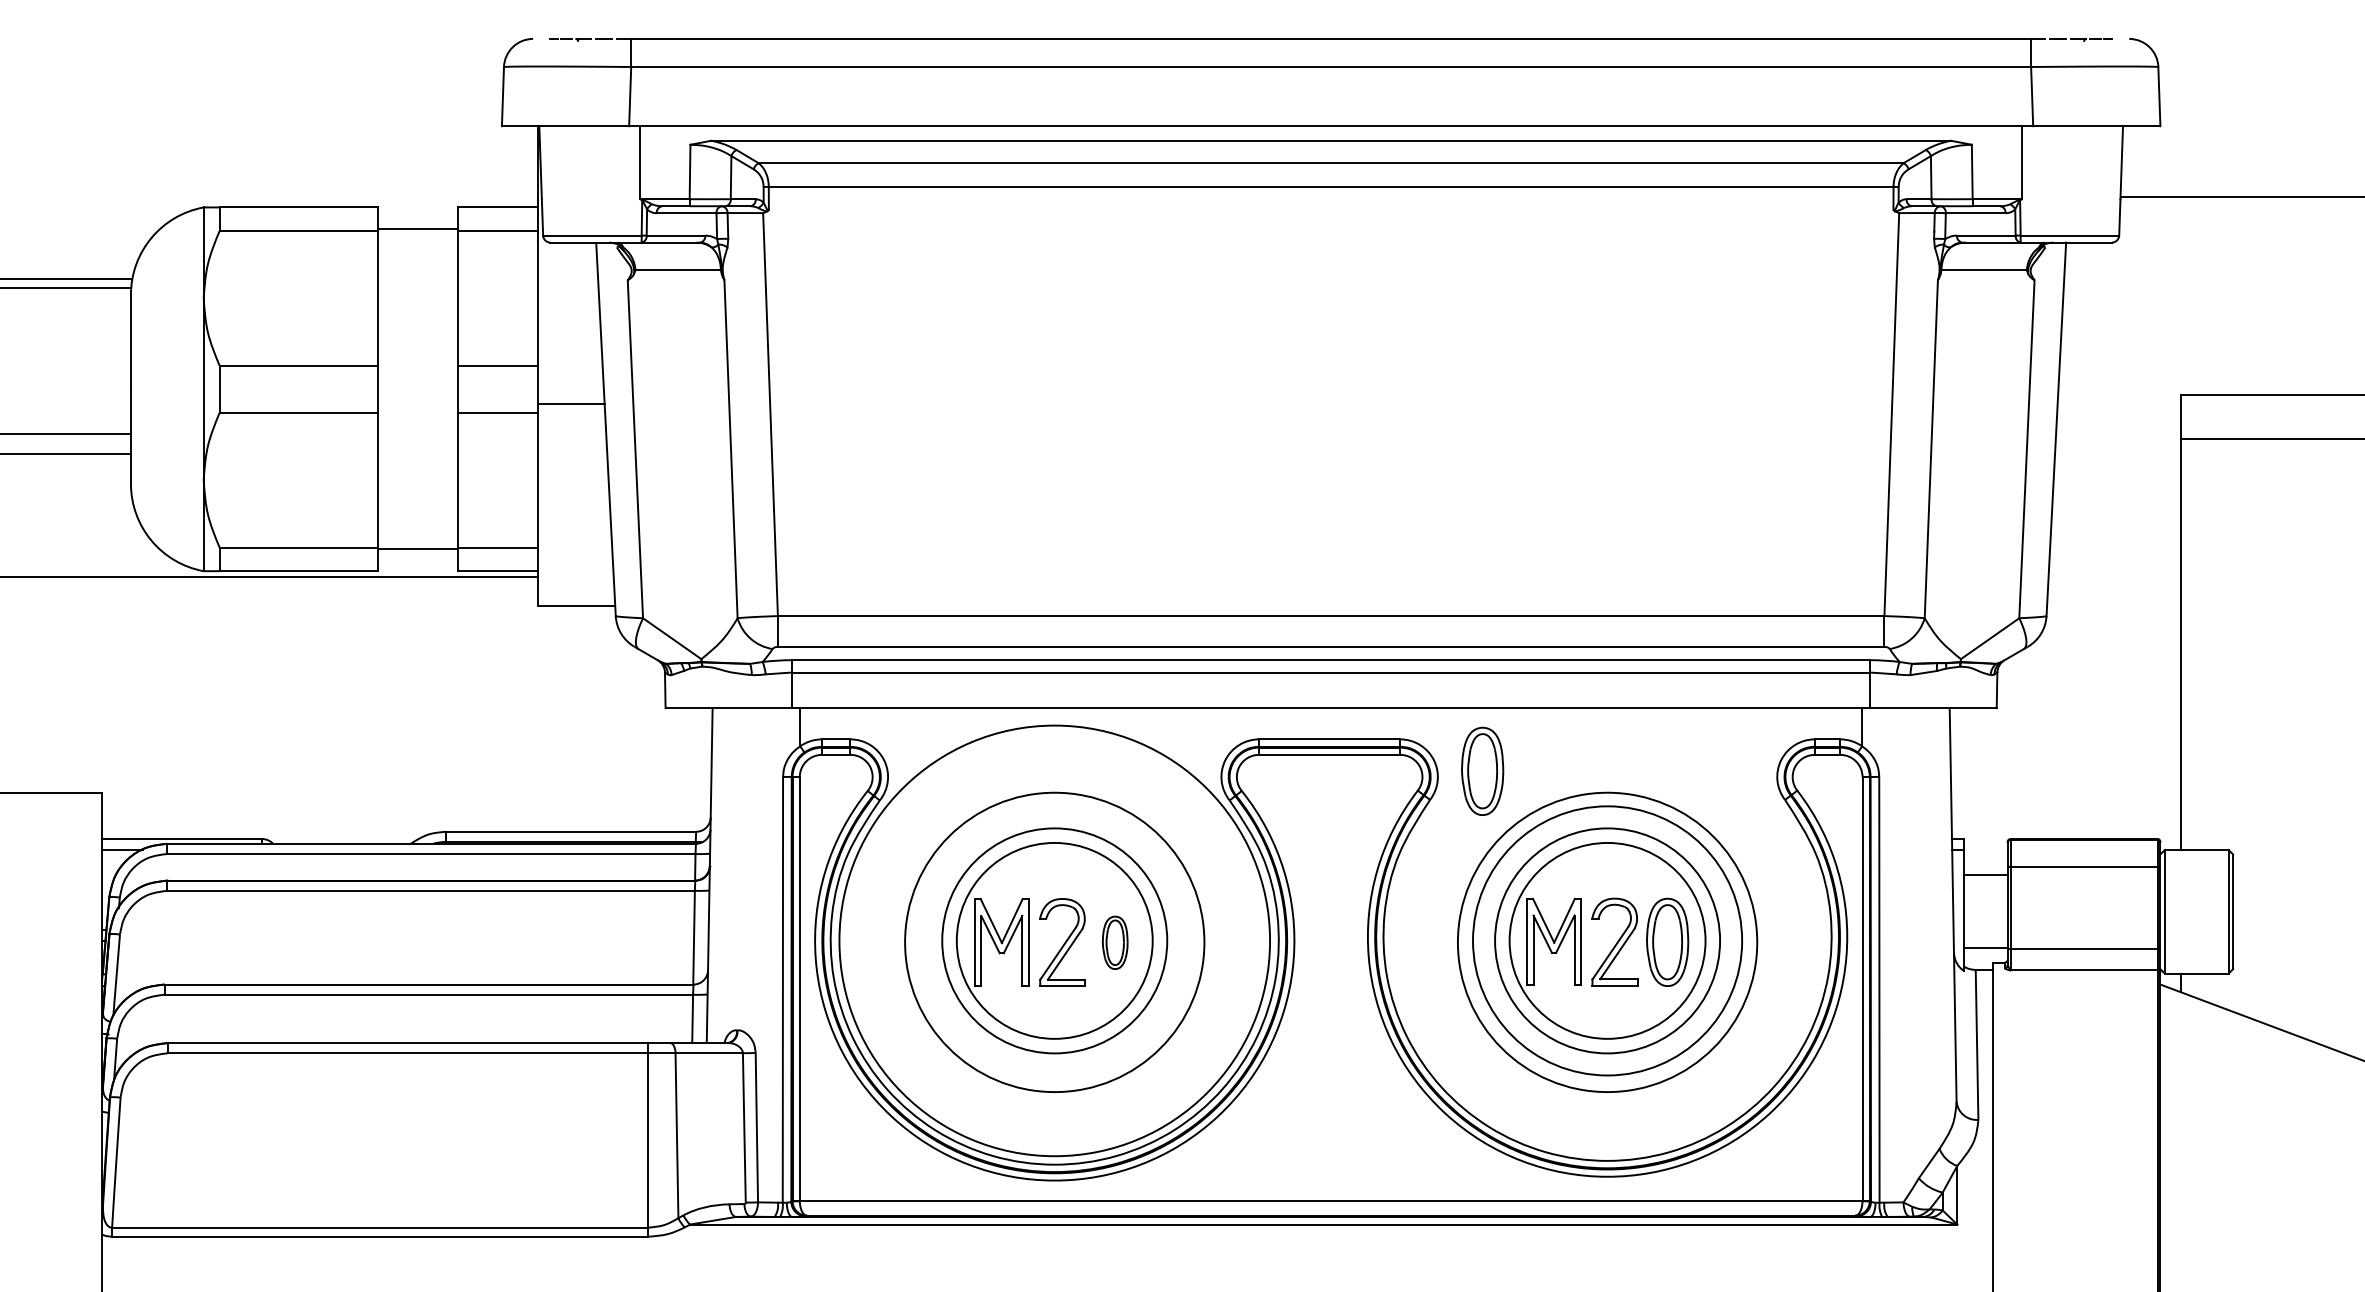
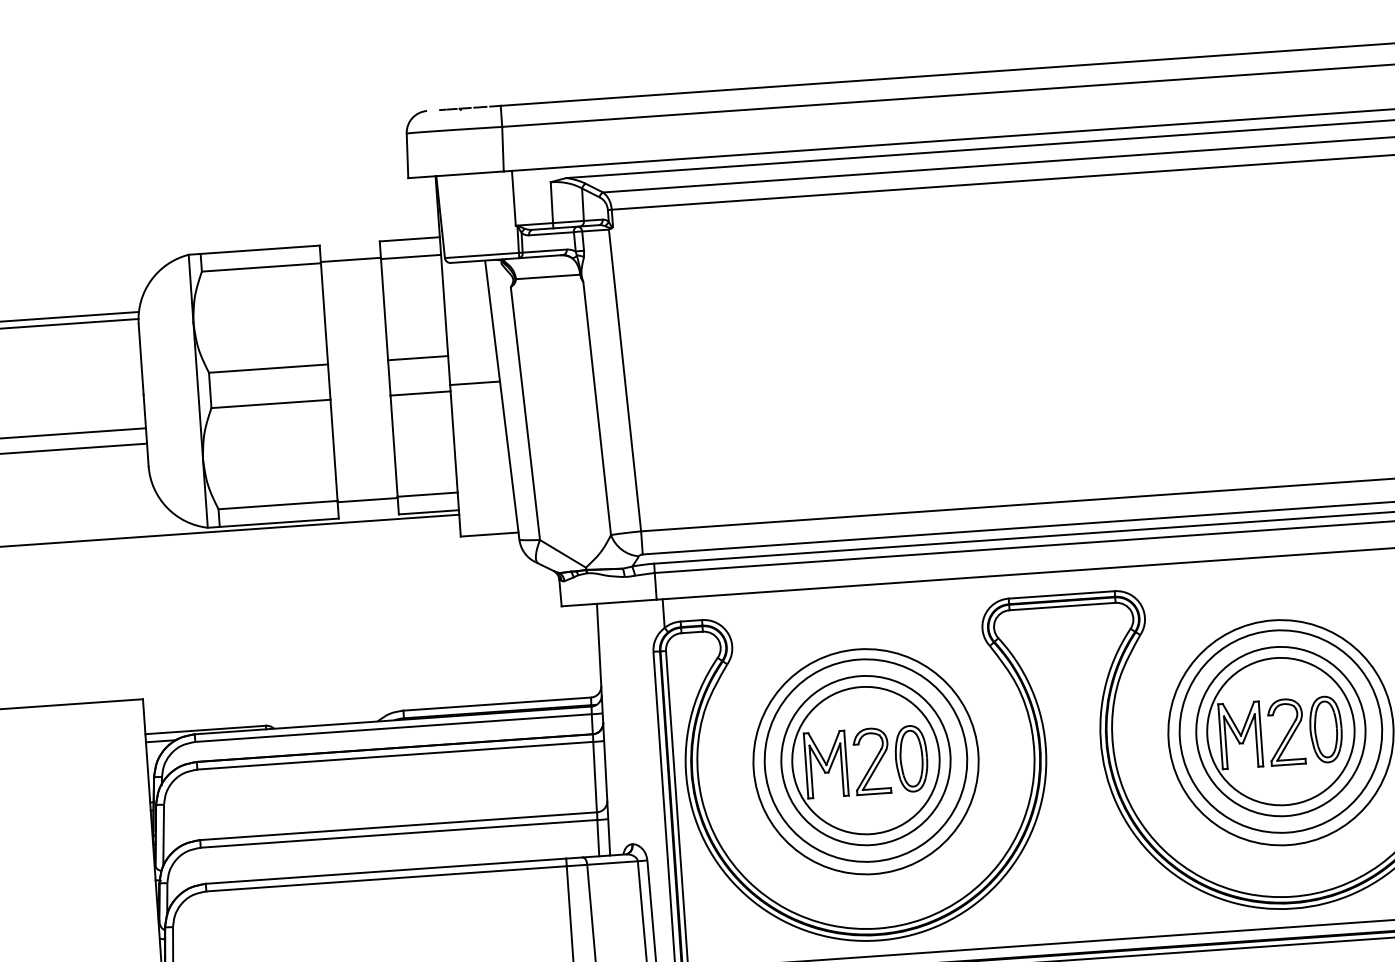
part: (1482, 770) -> (1178, 610), removed
circle: (1054, 940) -> (865, 760), size x0.62
part: (1114, 942) -> (910, 758), size x1.67

